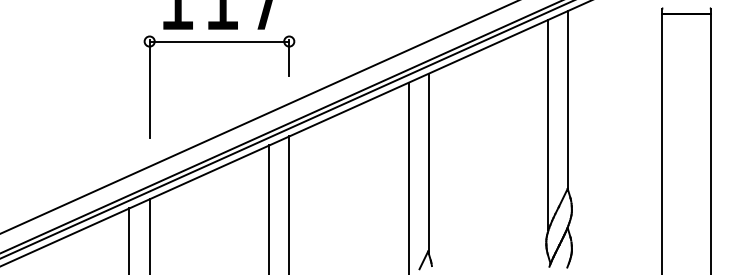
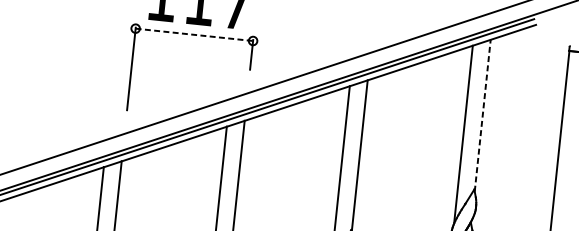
line: (219, 41) -> (194, 34), solid -> dashed
line: (568, 100) -> (482, 115), solid -> dashed

